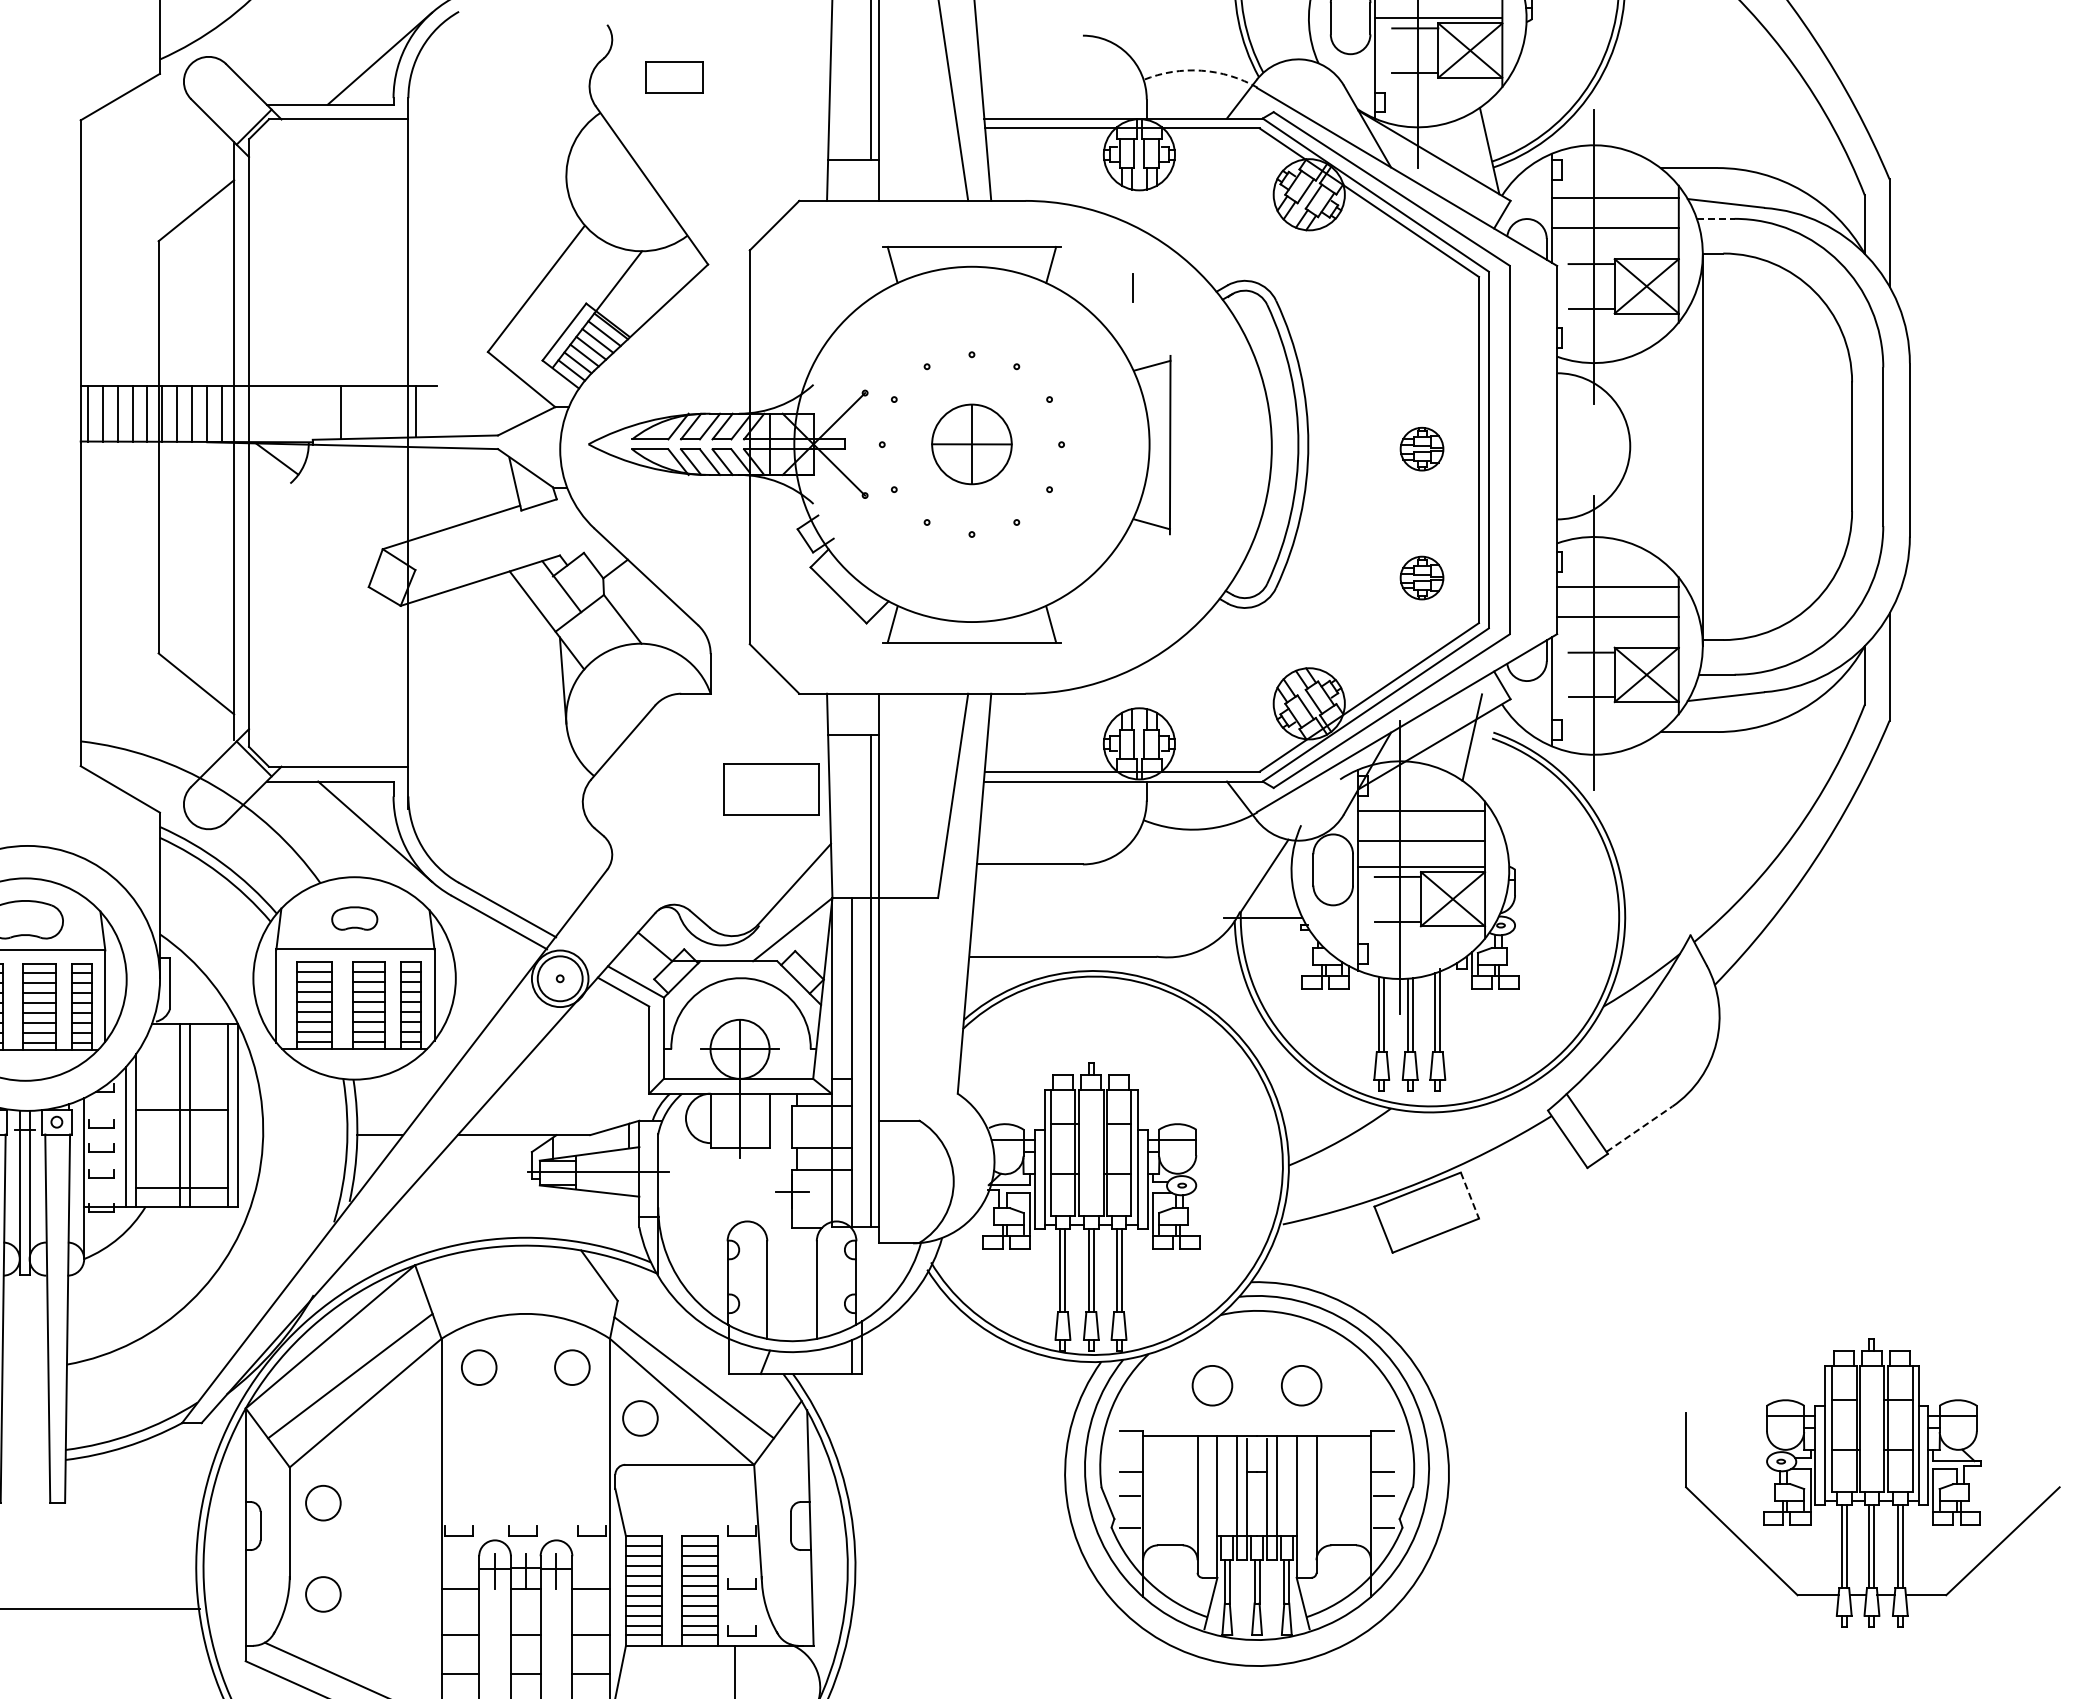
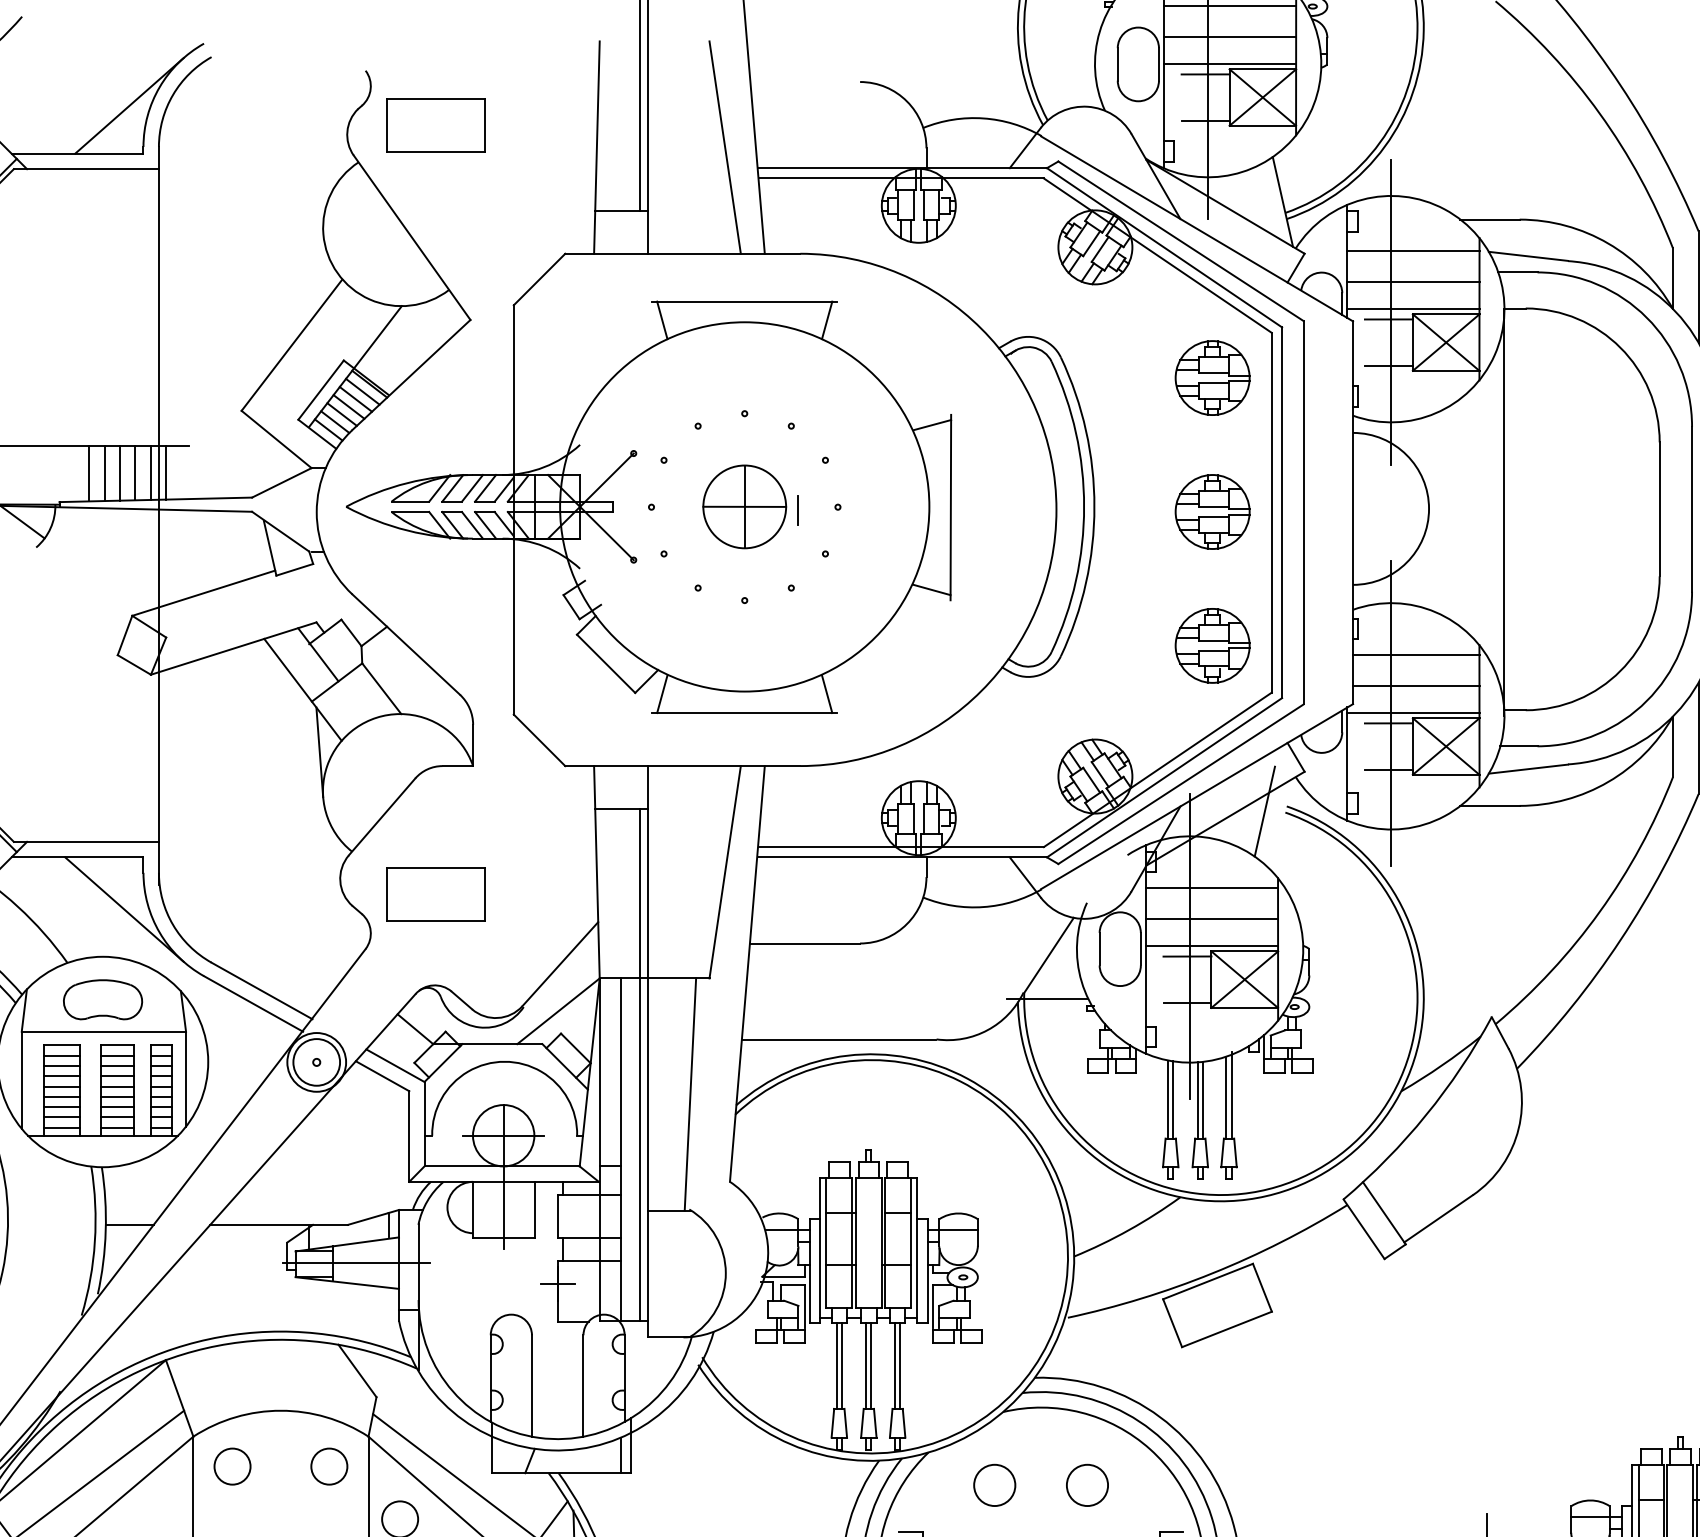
arc: (1201, 70) -> (983, 118), dashed -> solid
part: (674, 77) -> (435, 125), size x1.67
line: (1715, 218) -> (1517, 272), dashed -> solid
line: (1614, 254) -> (1412, 309), added
line: (1132, 287) -> (797, 510), moved
part: (1421, 320) -> (1212, 378), added
line: (356, 411) -> (104, 472), added
line: (370, 411) -> (119, 472), added
line: (385, 411) -> (135, 472), added
line: (400, 411) -> (150, 472), added
part: (1421, 448) -> (1212, 511), size x1.67
part: (1421, 577) -> (1212, 645), size x1.67
line: (1614, 642) -> (1412, 712), added
part: (771, 789) -> (435, 894), moved
part: (354, 918) -> (102, 999), size x1.67
line: (919, 1009) -> (690, 1094), added
line: (1639, 1129) -> (1438, 1219), dashed -> solid
line: (1469, 1195) -> (1261, 1287), dashed -> solid

